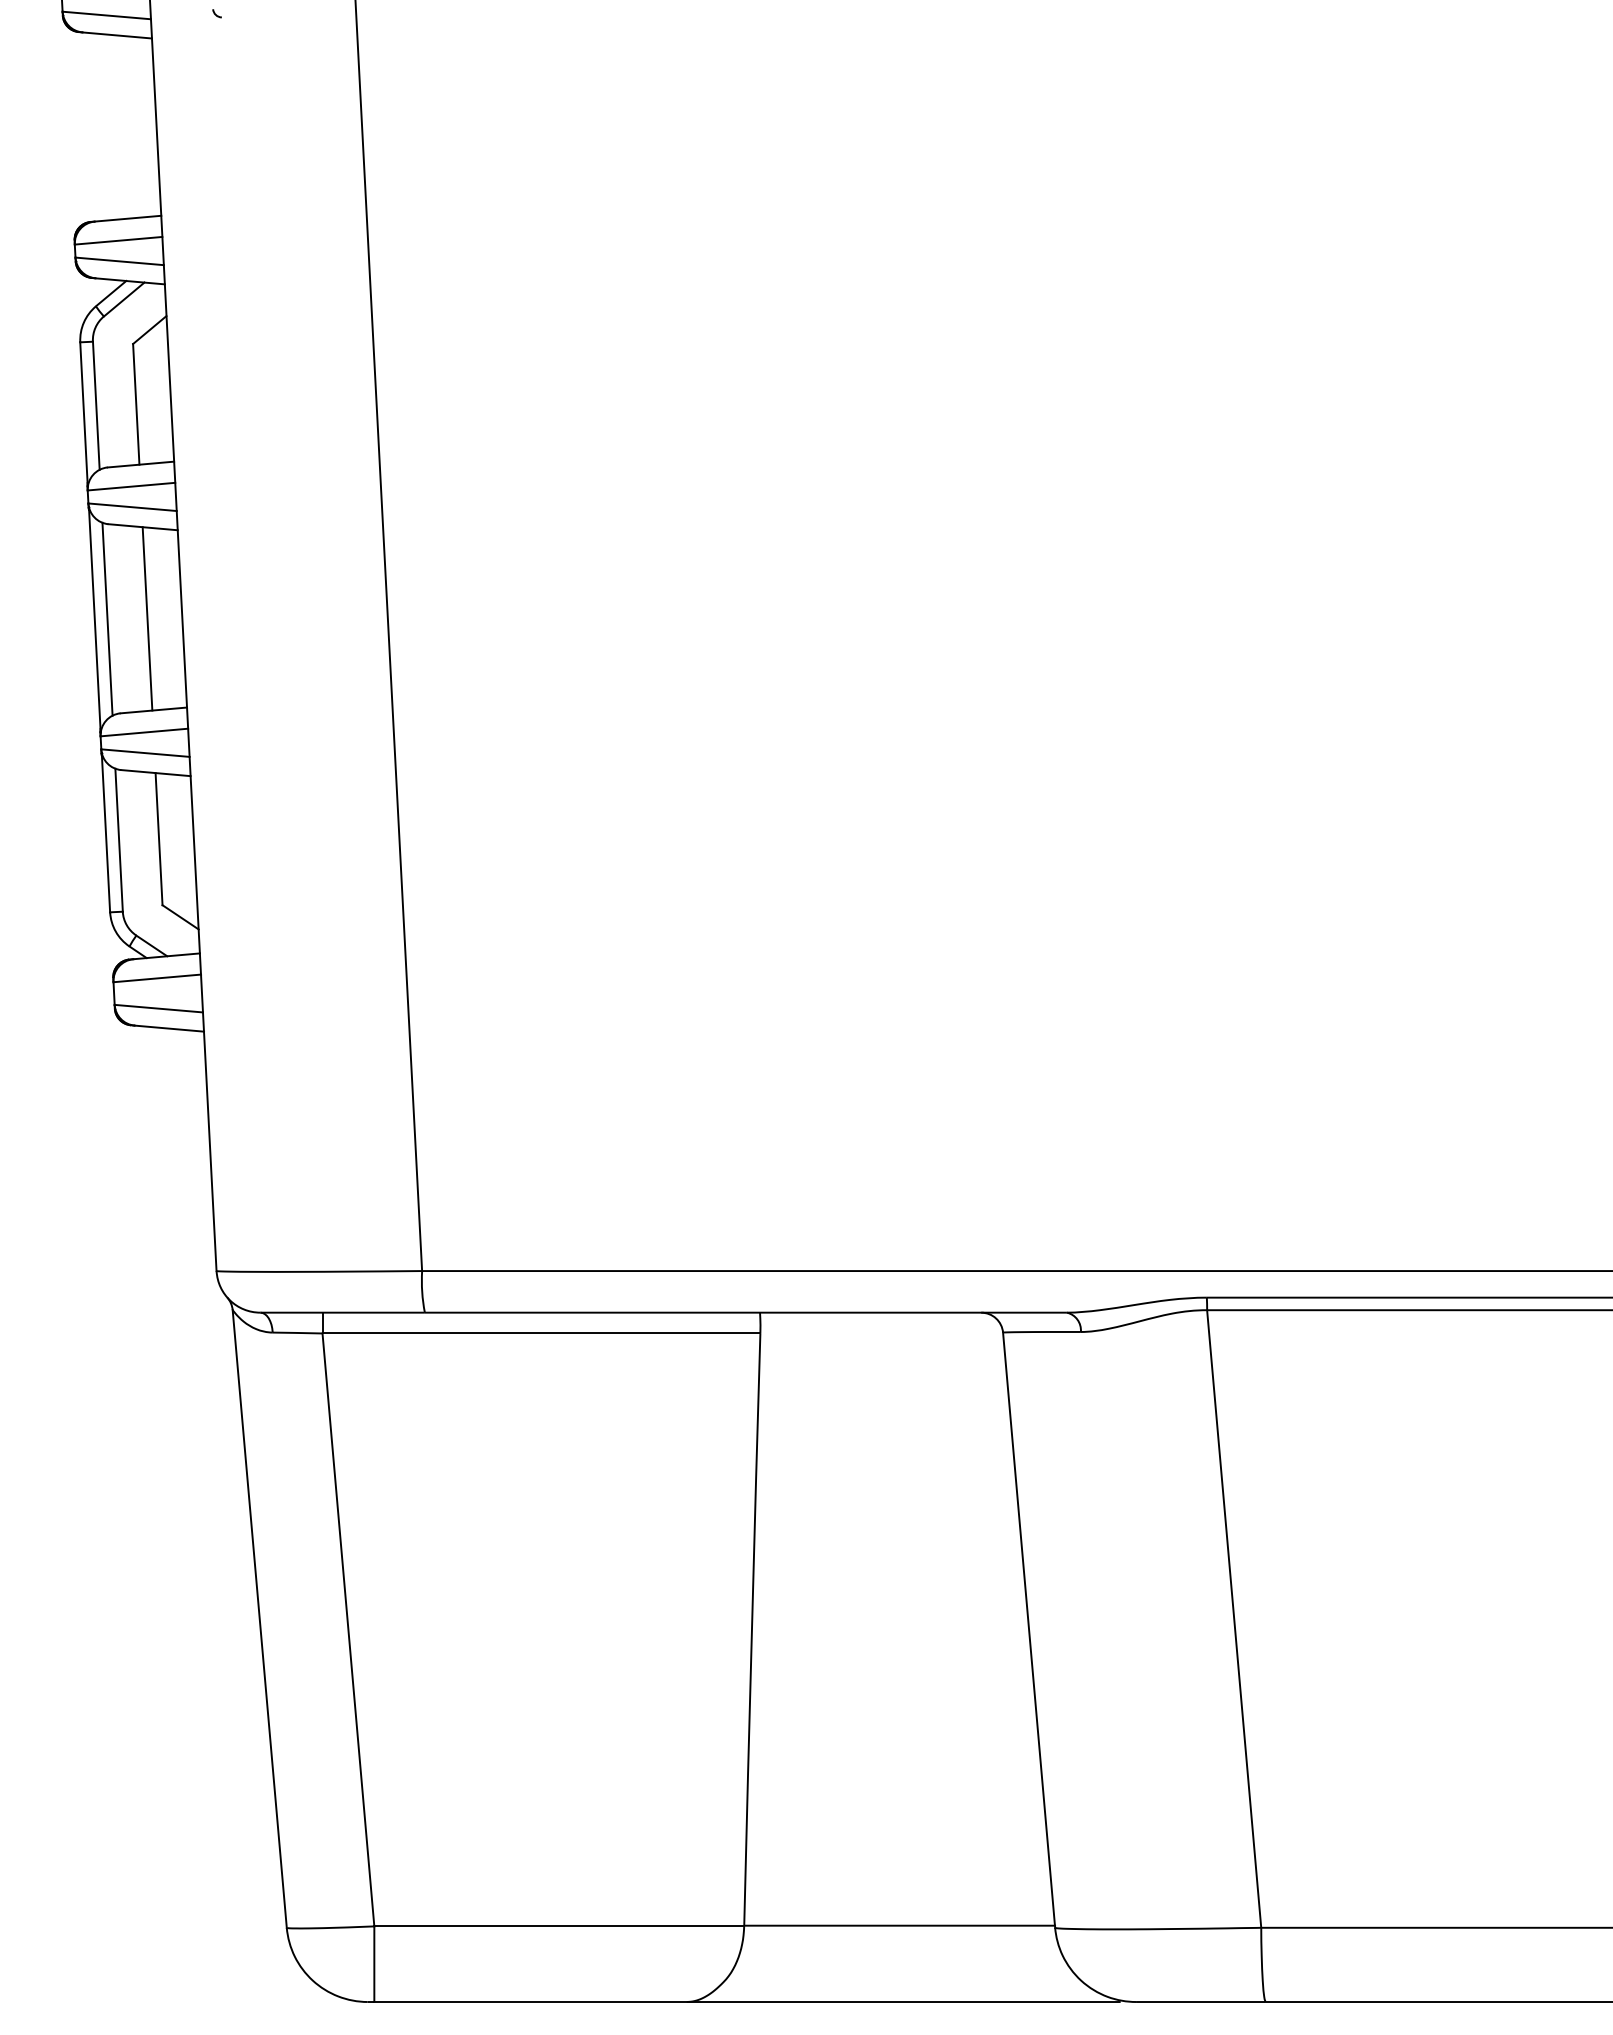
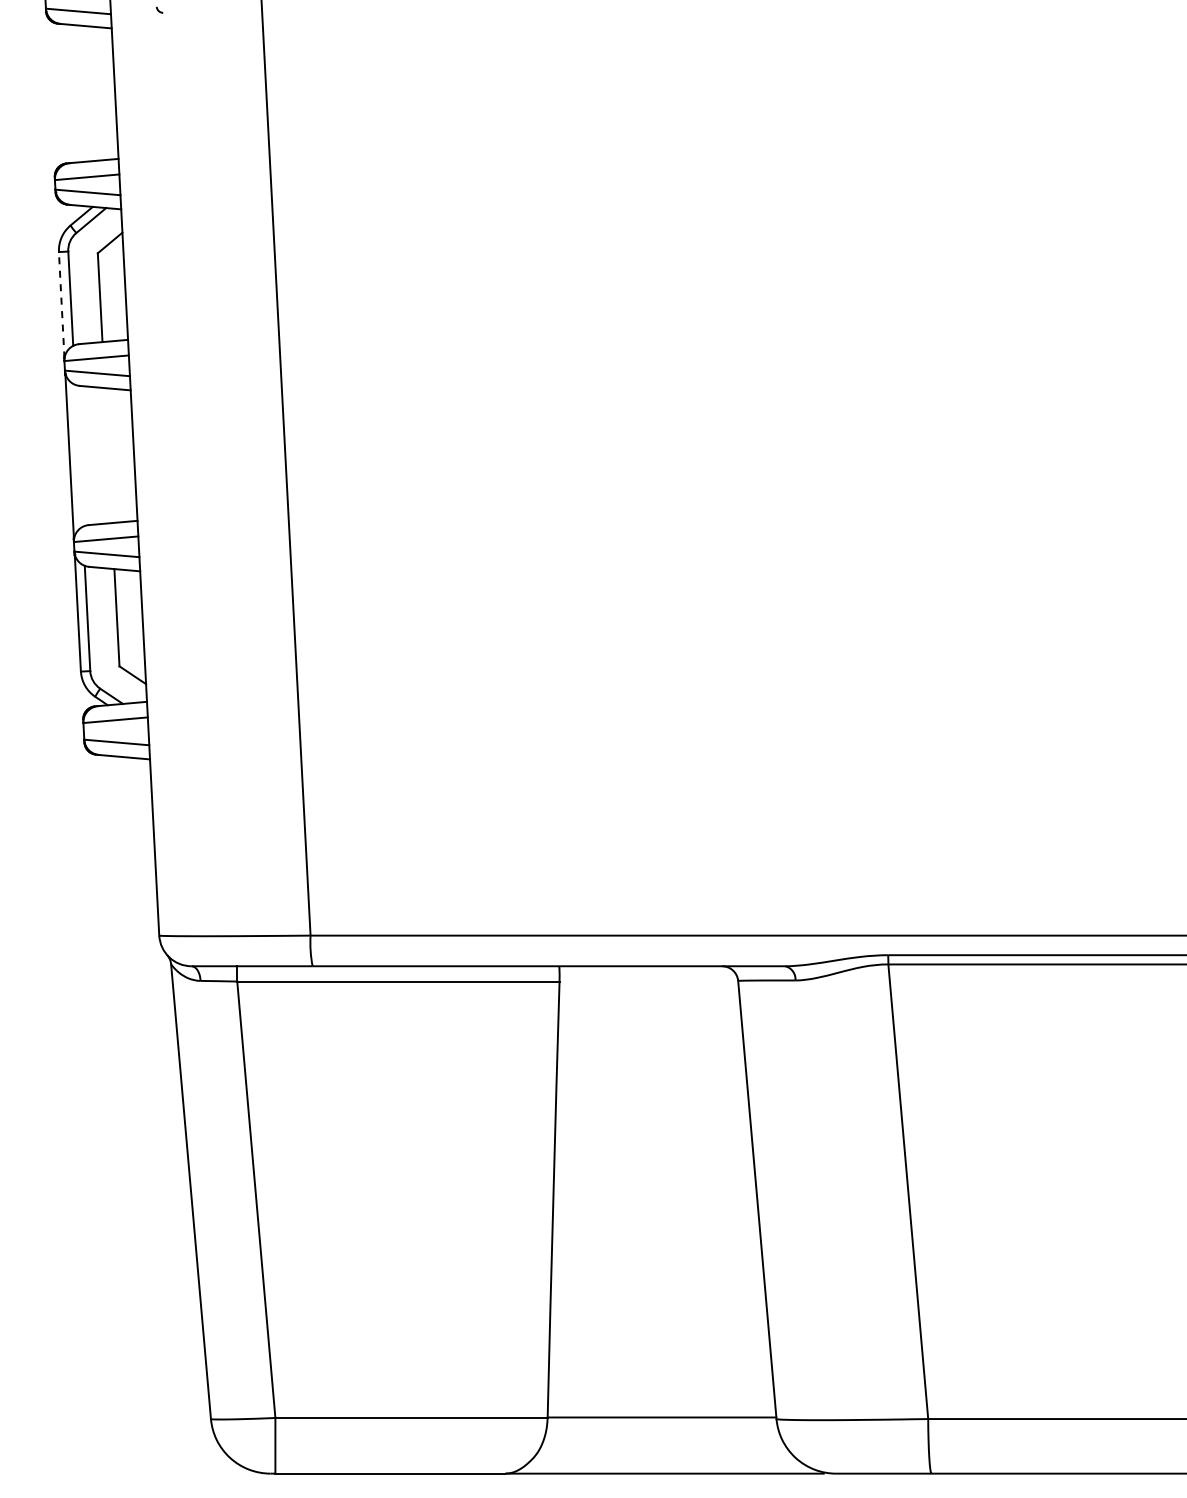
line: (83, 413) -> (61, 304), solid -> dashed
line: (106, 618) -> (78, 455), removed
line: (147, 618) -> (108, 455), removed

